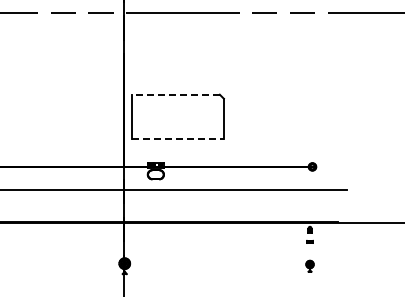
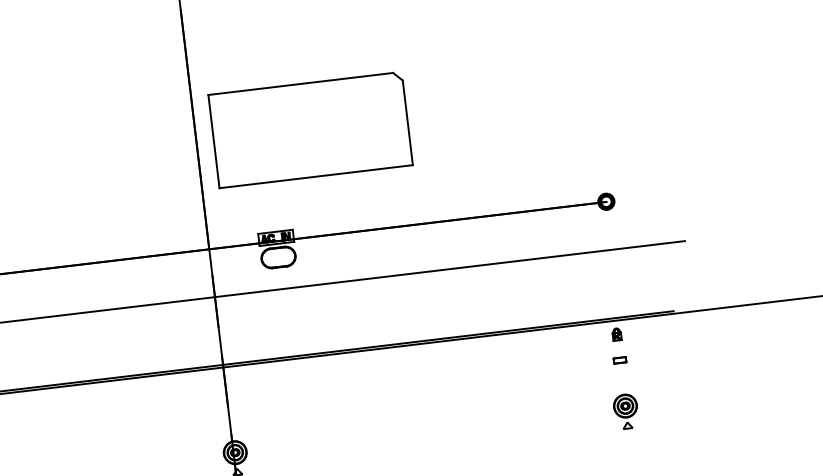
line: (175, 94) -> (299, 83), dashed -> solid
line: (178, 138) -> (317, 175), dashed -> solid
part: (309, 266) -> (625, 412), size x1.43

